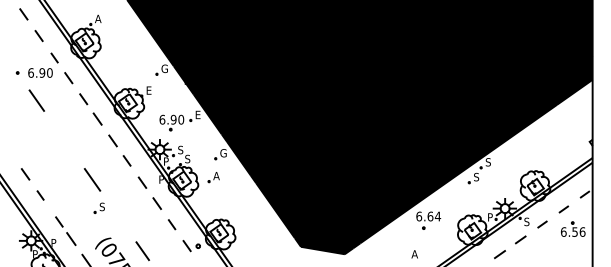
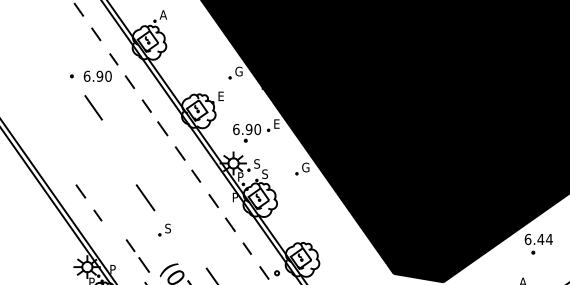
part: (213, 177) -> (294, 195), removed
line: (92, 179) -> (145, 197), moved
text: (430, 216) -> (540, 239), 6.64 -> 6.44
line: (66, 232) -> (138, 257), moved

